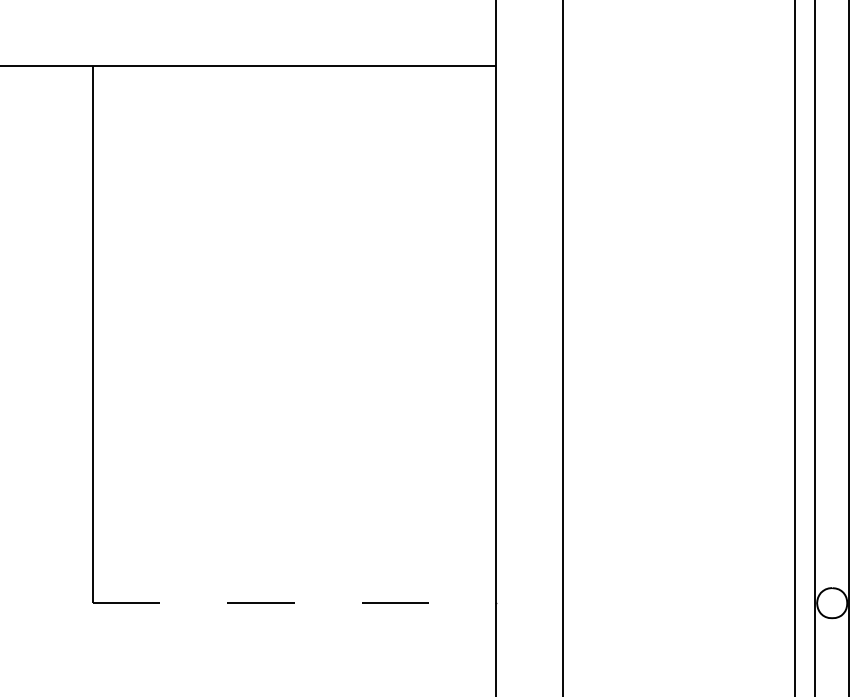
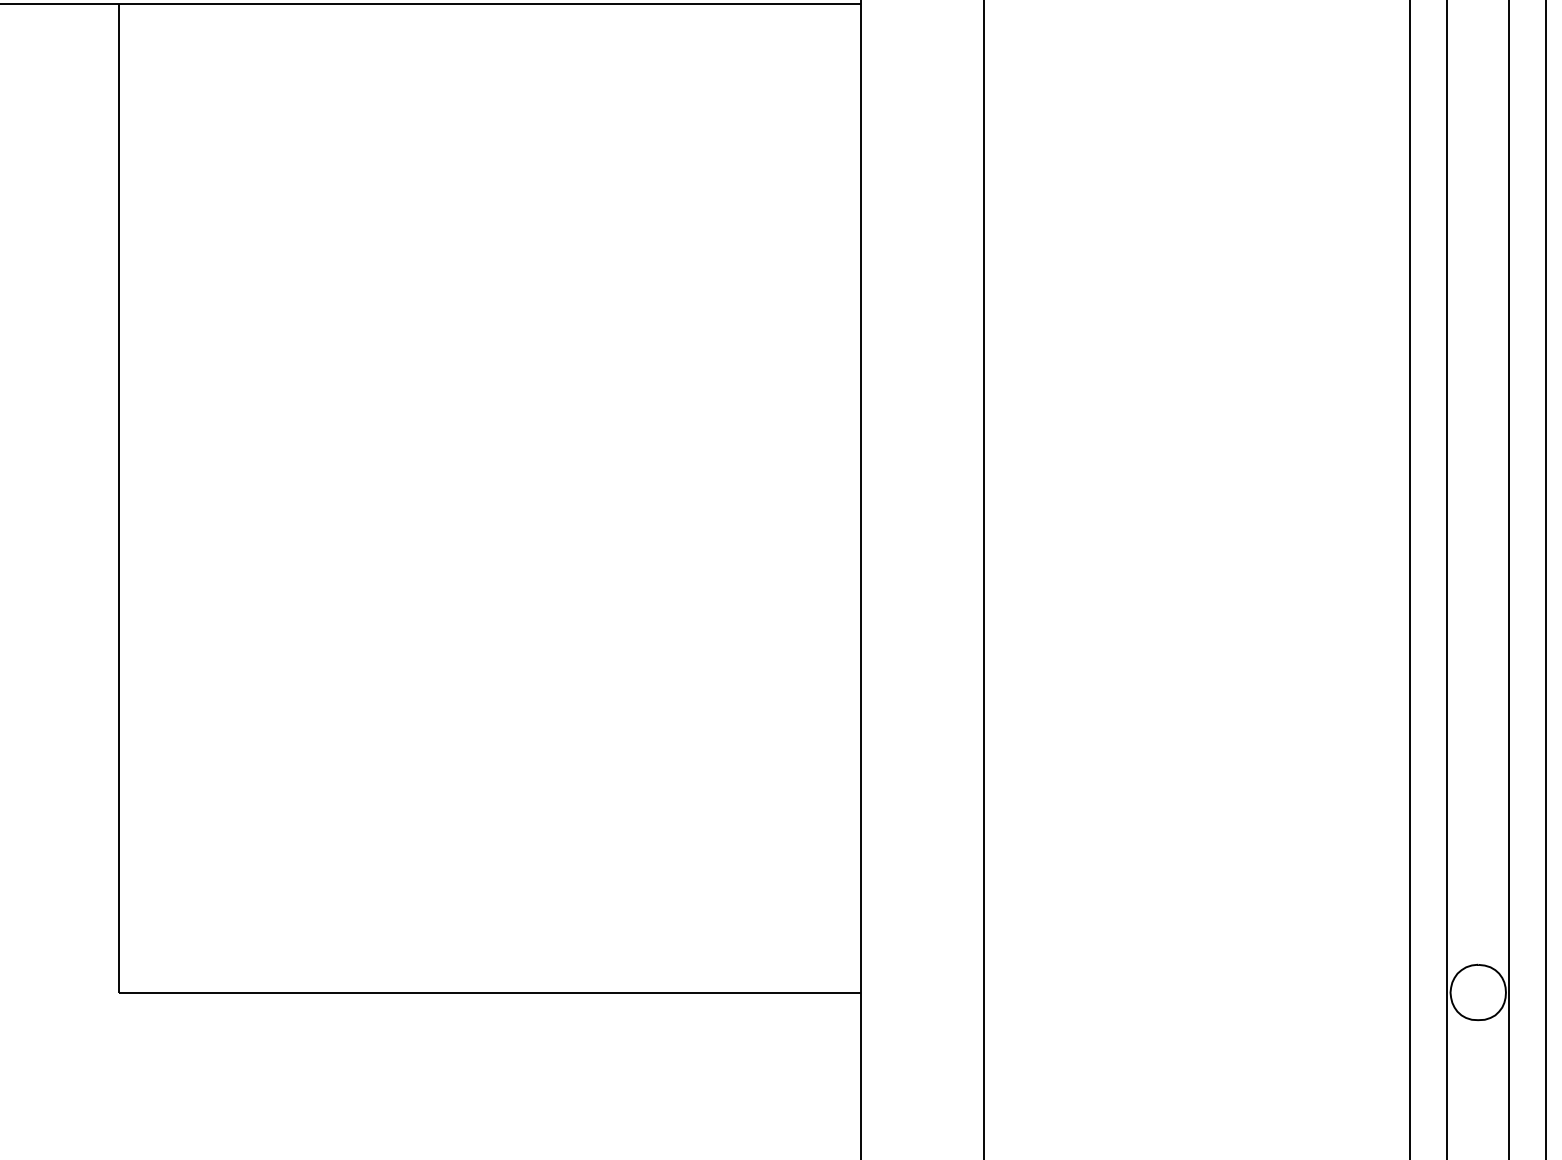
line: (294, 603) -> (489, 993), dashed -> solid

